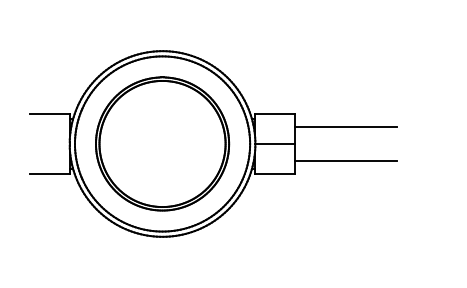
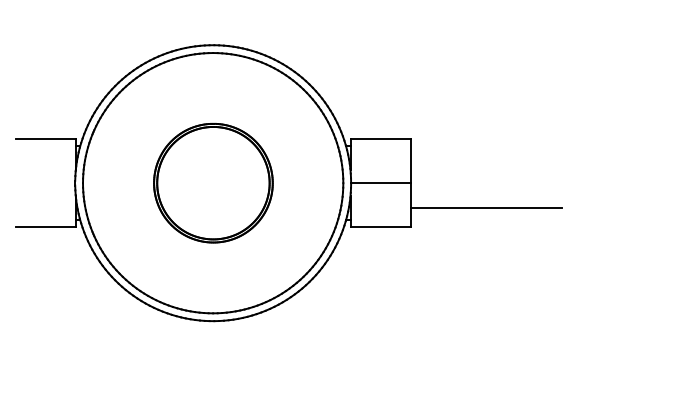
line: (346, 127) -> (486, 158), removed
part: (162, 143) -> (213, 182), size x0.6

